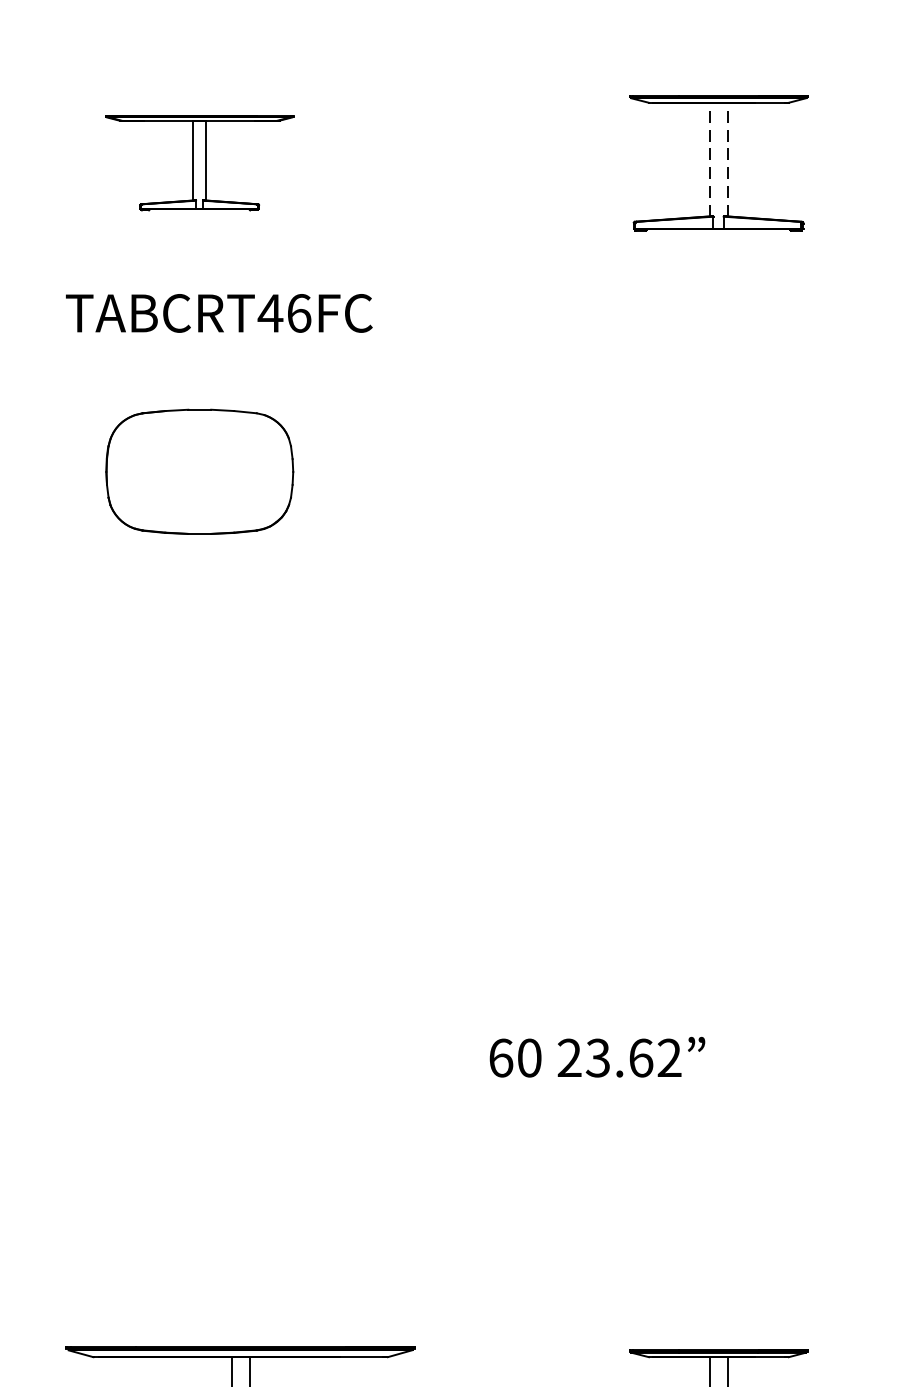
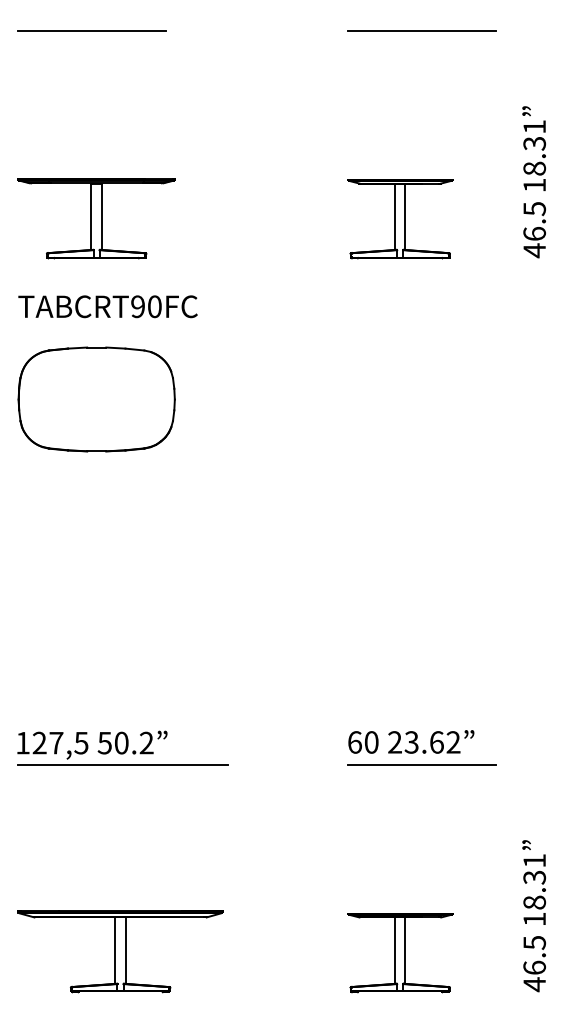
line: (708, 159) -> (394, 216), dashed -> solid
line: (727, 159) -> (405, 216), dashed -> solid
part: (199, 162) -> (96, 218), size x1.43
text: (283, 312) -> (145, 306), TABCRT46FC -> TABCRT90FC
part: (199, 471) -> (96, 399), size x1.43
text: (597, 1056) -> (411, 741), moved
part: (243, 1066) -> (122, 747), added
line: (754, 1095) -> (421, 764), added

